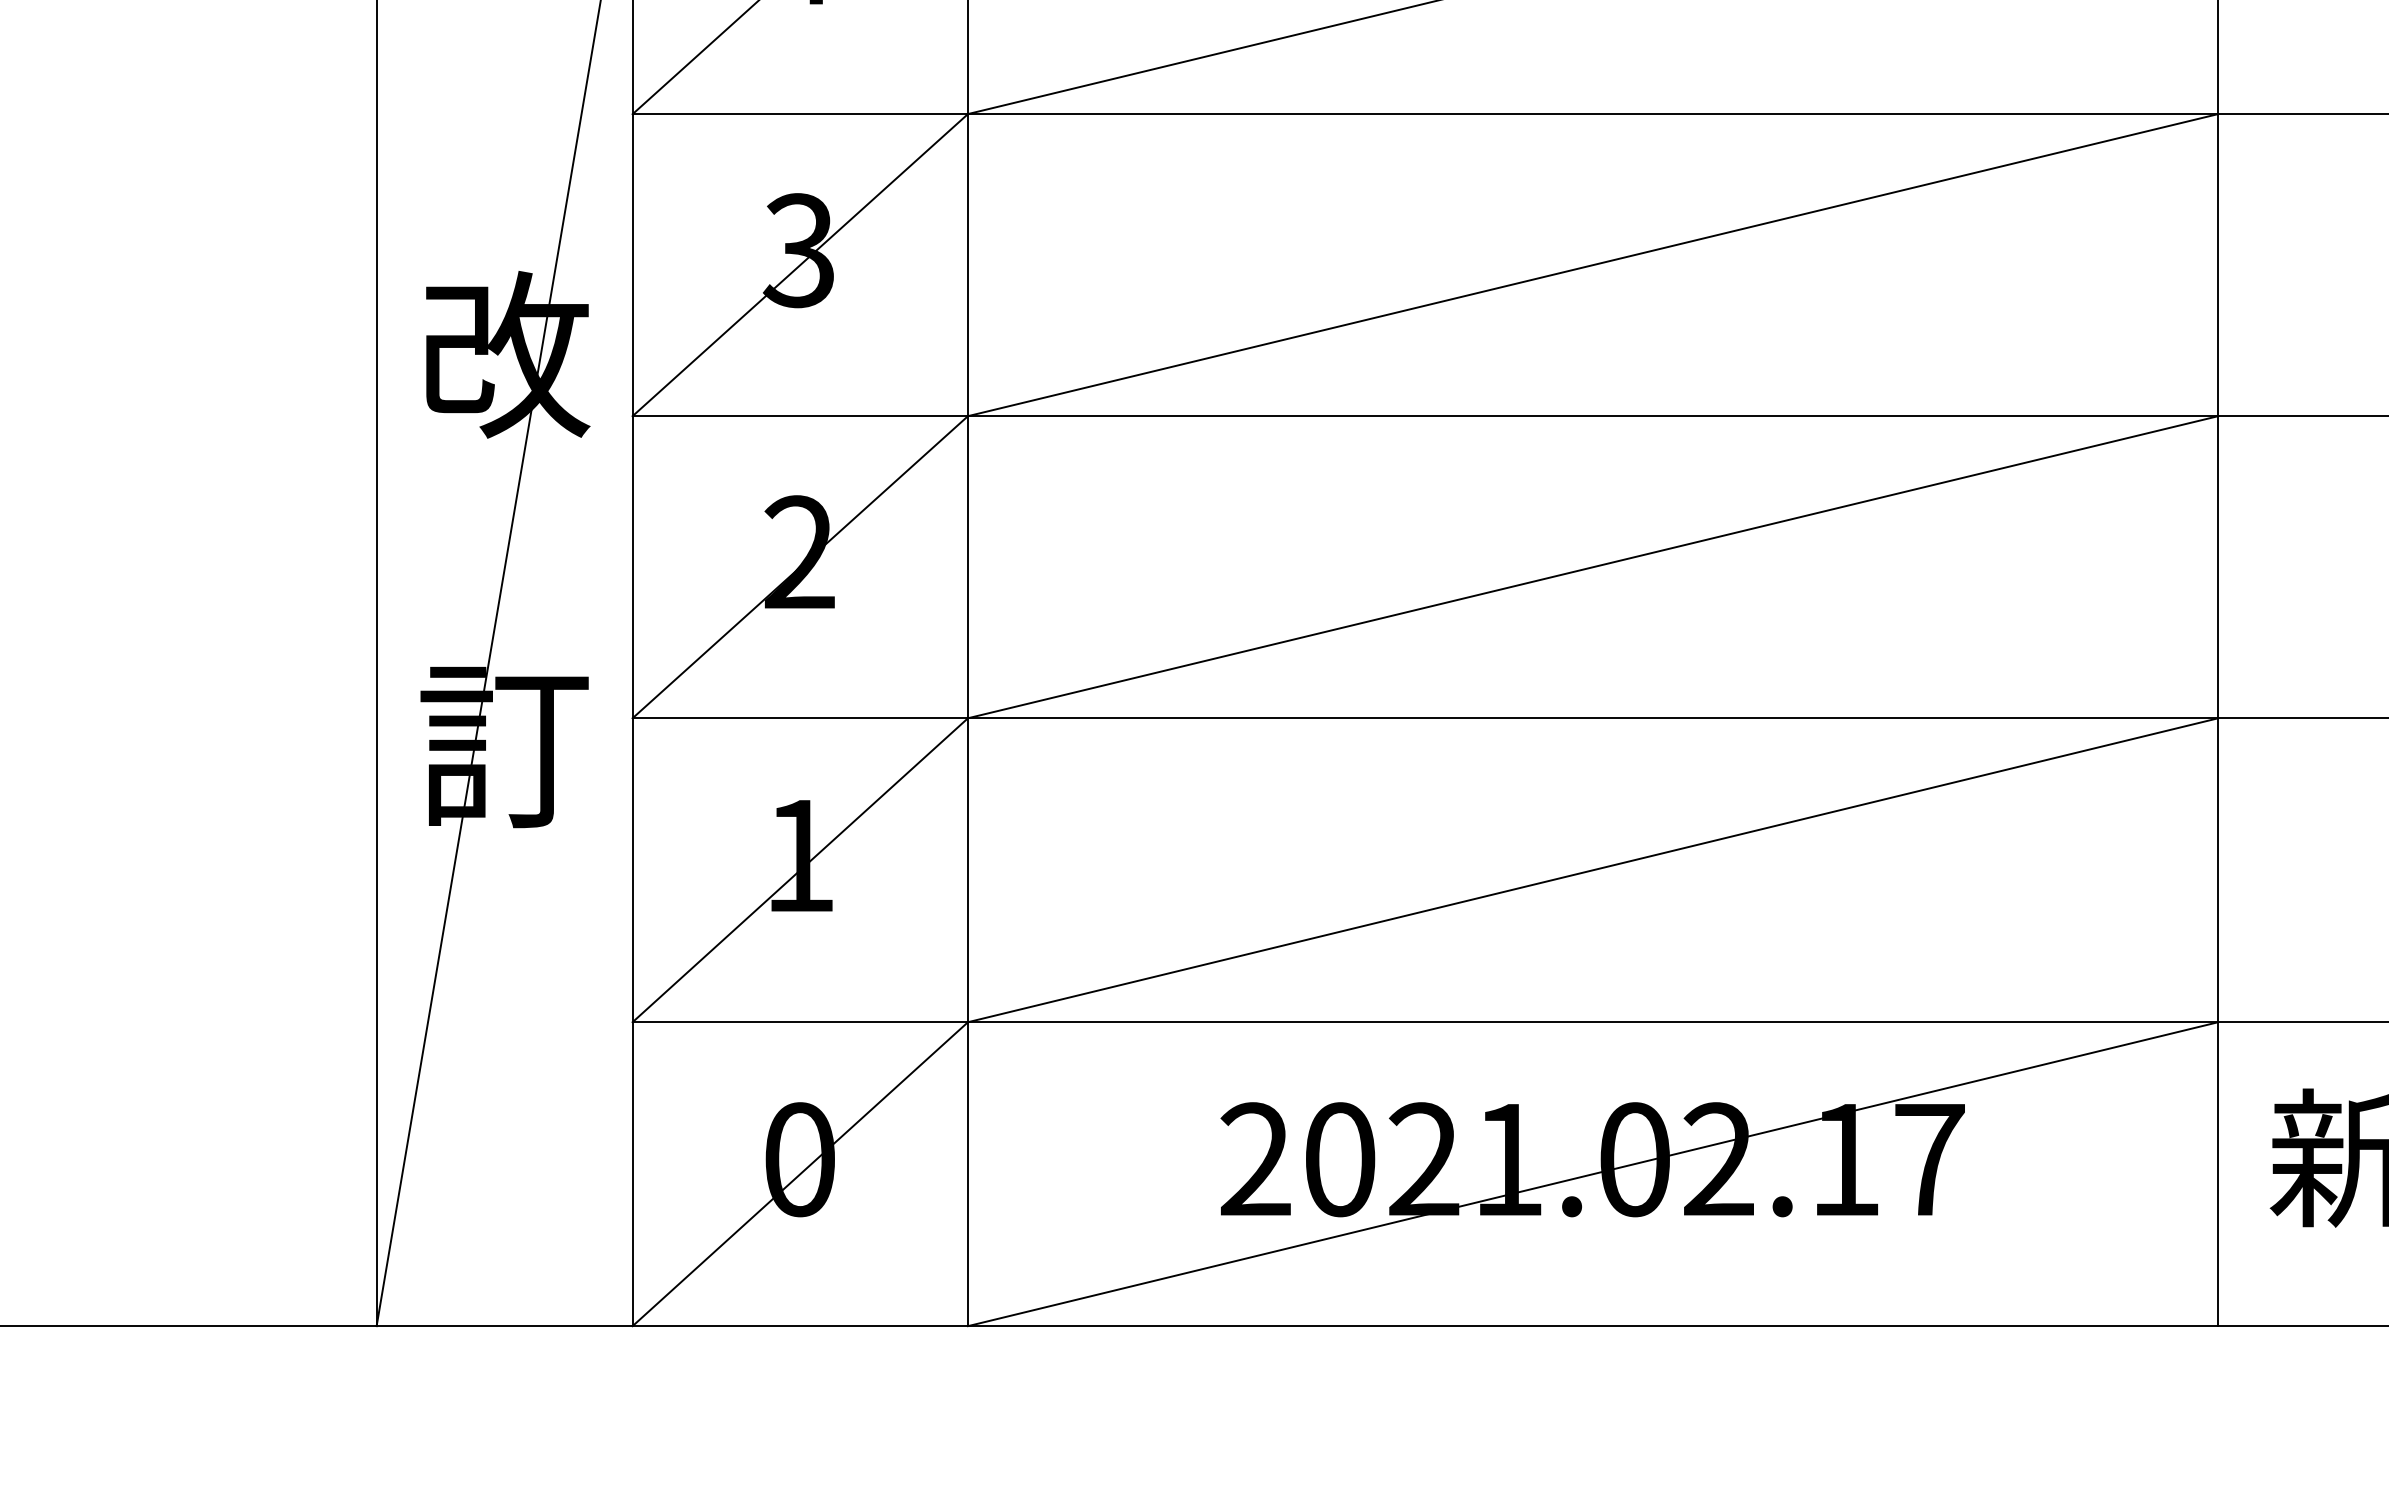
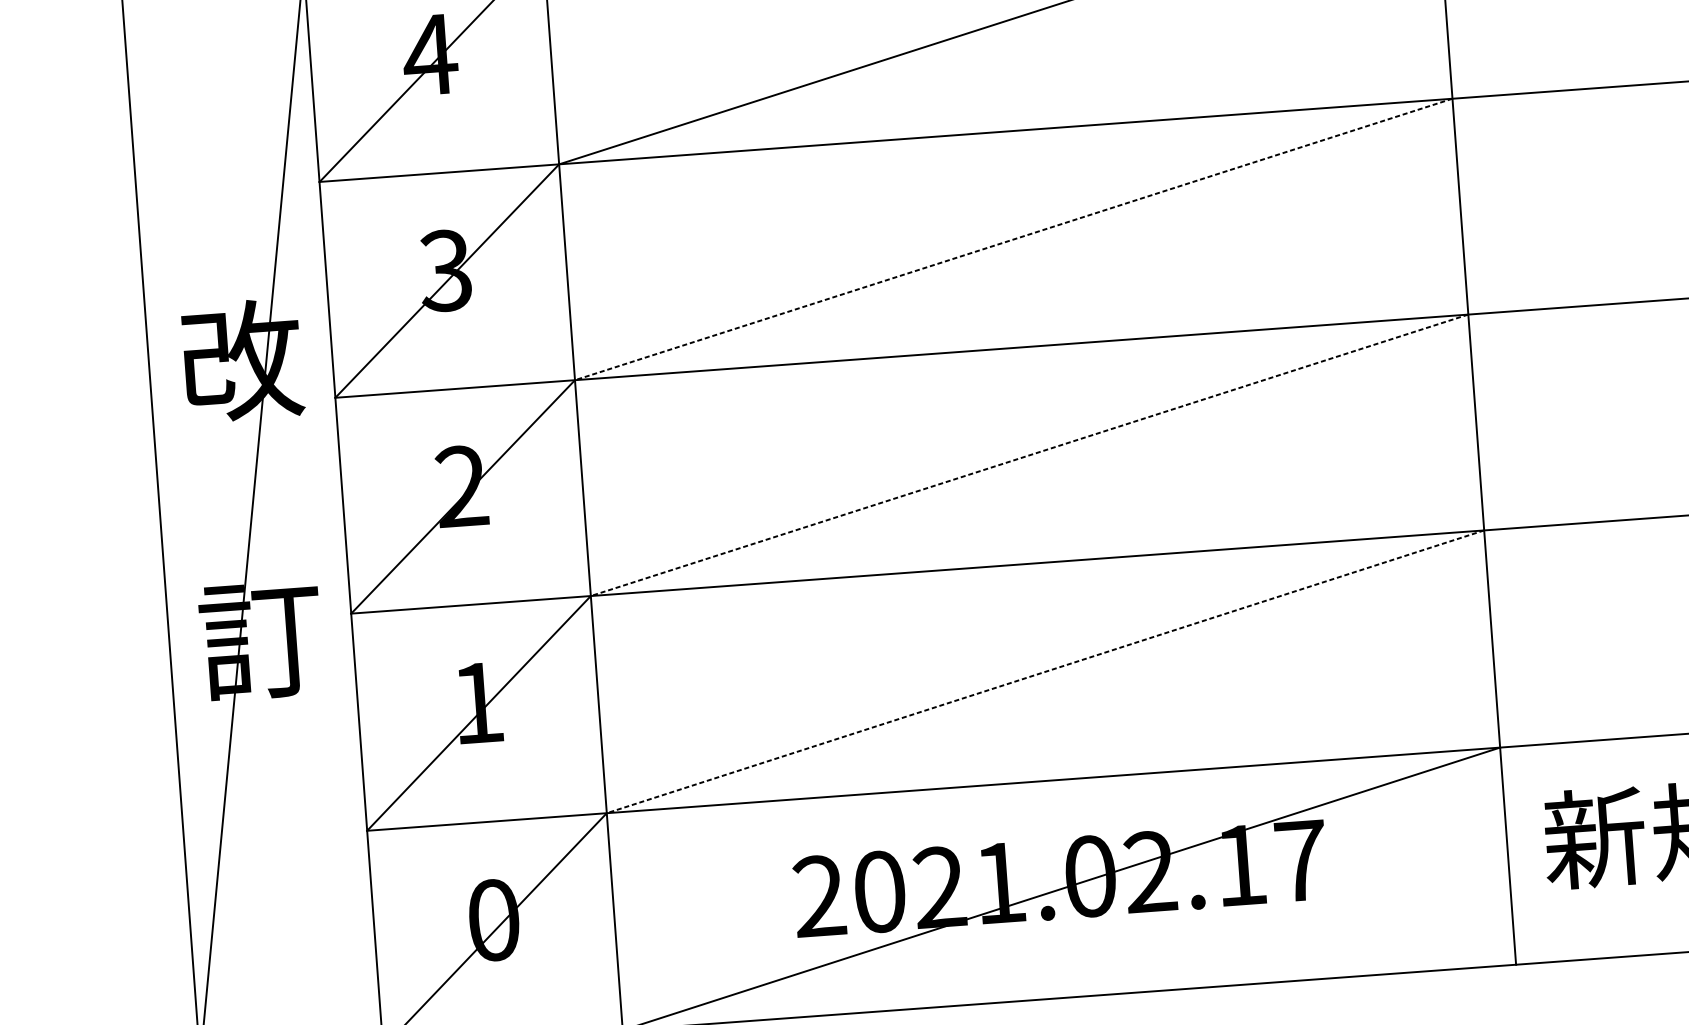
line: (1592, 265) -> (1013, 239), solid -> dashed
line: (1592, 567) -> (1029, 455), solid -> dashed
line: (1592, 870) -> (1045, 672), solid -> dashed

